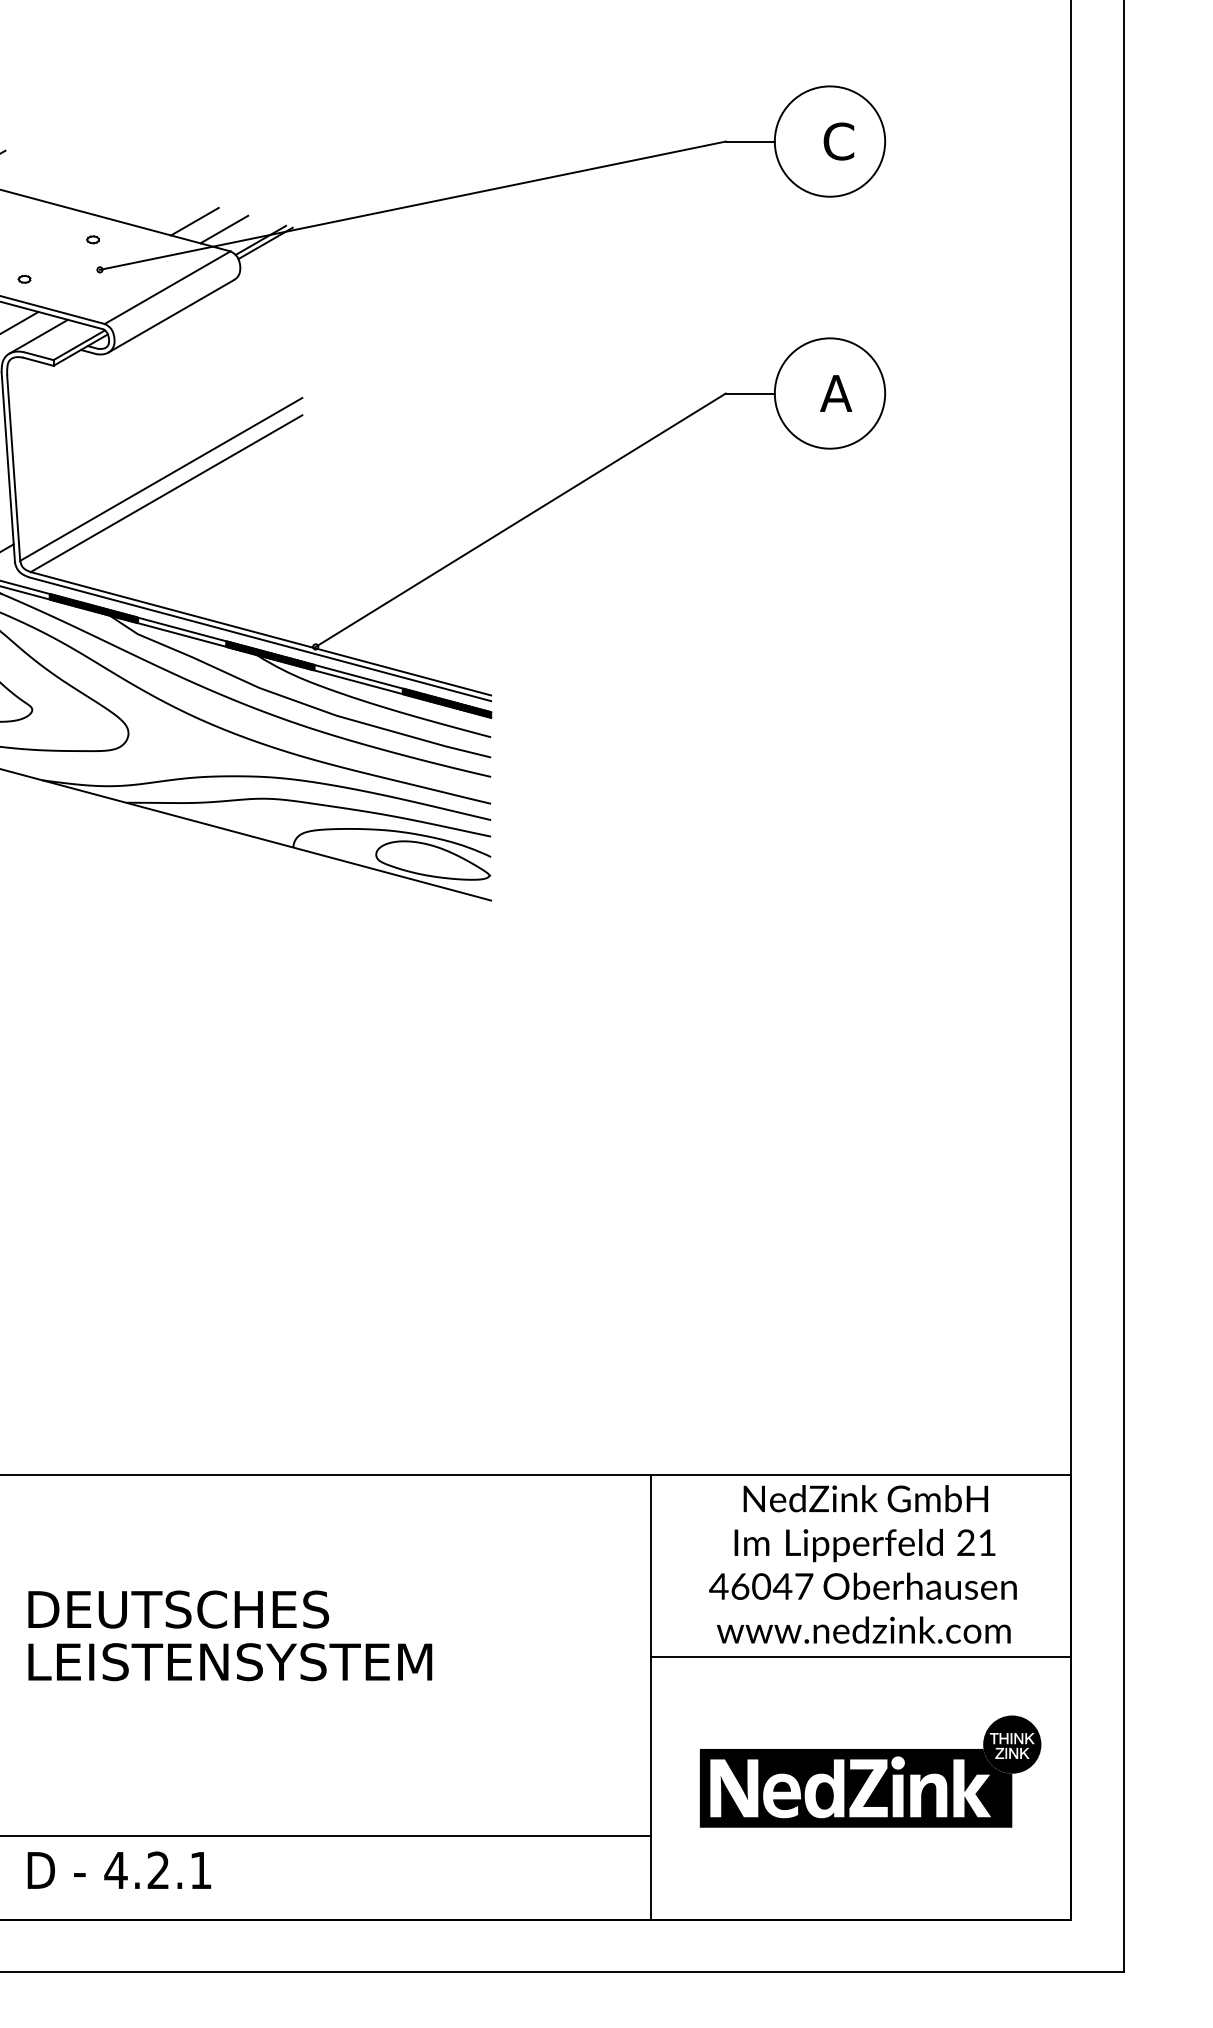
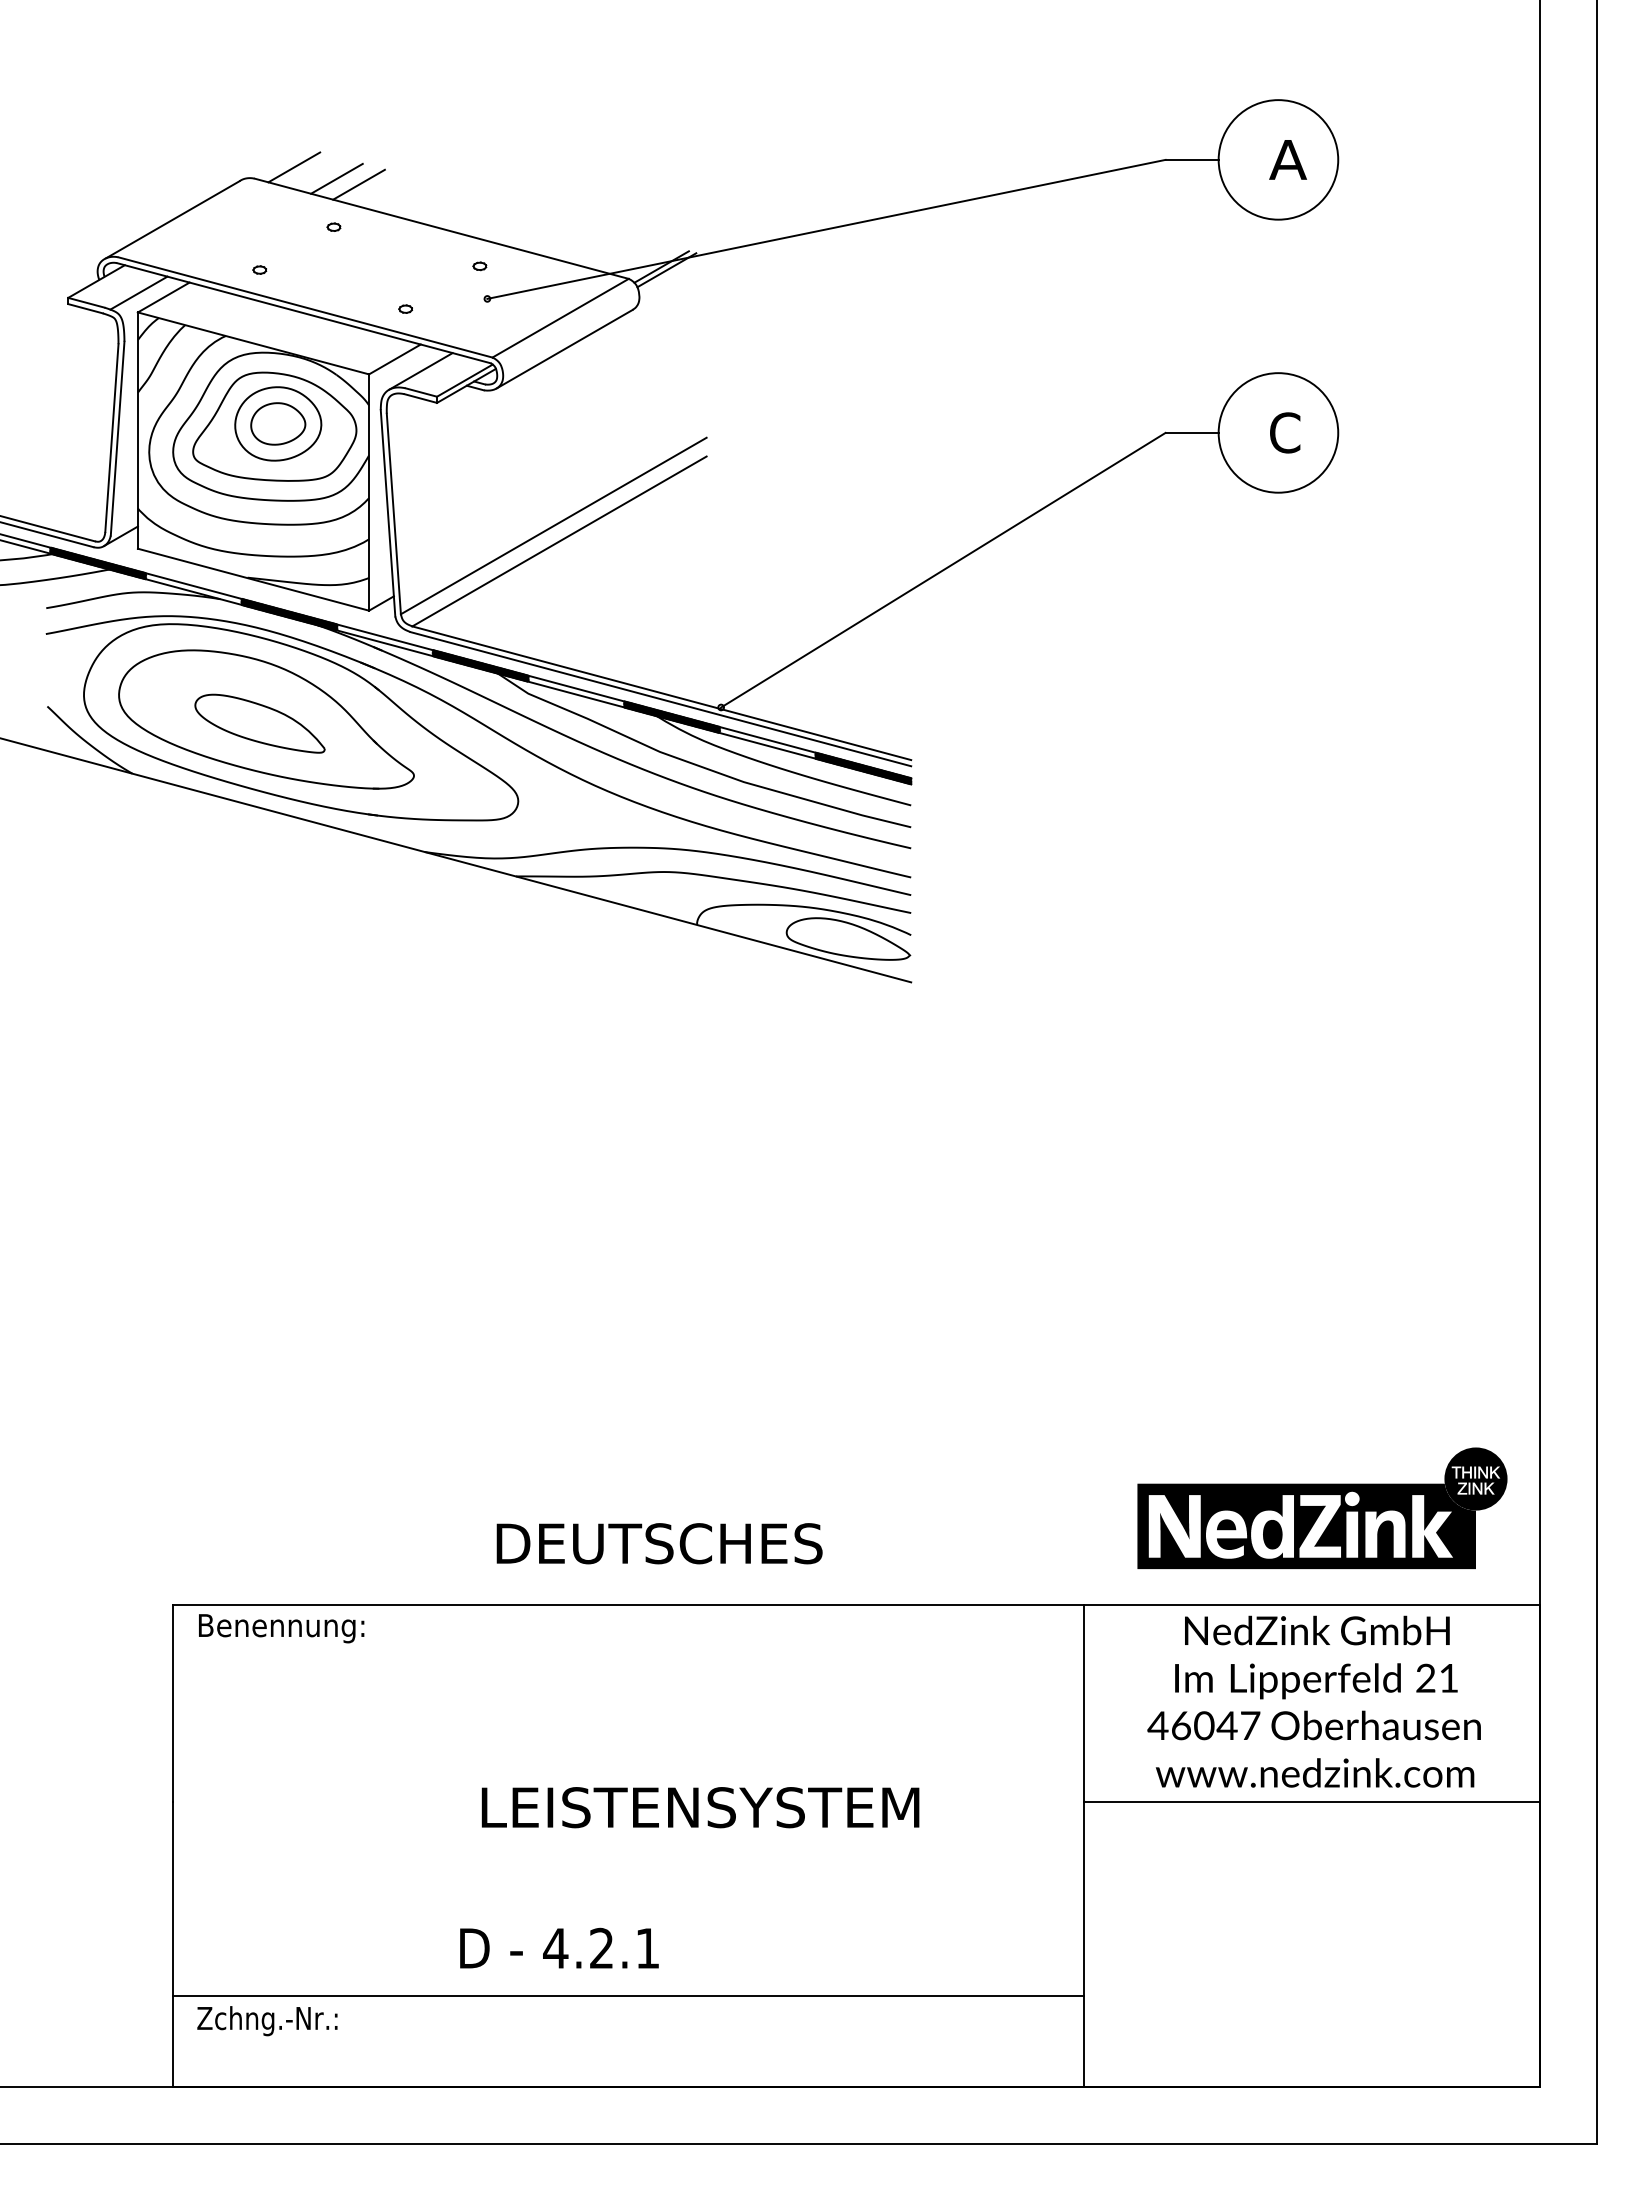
text: (839, 141) -> (1288, 159), C -> A
line: (195, 221) -> (590, 246), removed
line: (223, 229) -> (621, 255), removed
text: (835, 393) -> (1284, 432), A -> C
text: (178, 1609) -> (659, 1543), moved
text: (230, 1661) -> (700, 1807), moved
part: (870, 1771) -> (1322, 1508), moved
text: (119, 1869) -> (559, 1947), moved

